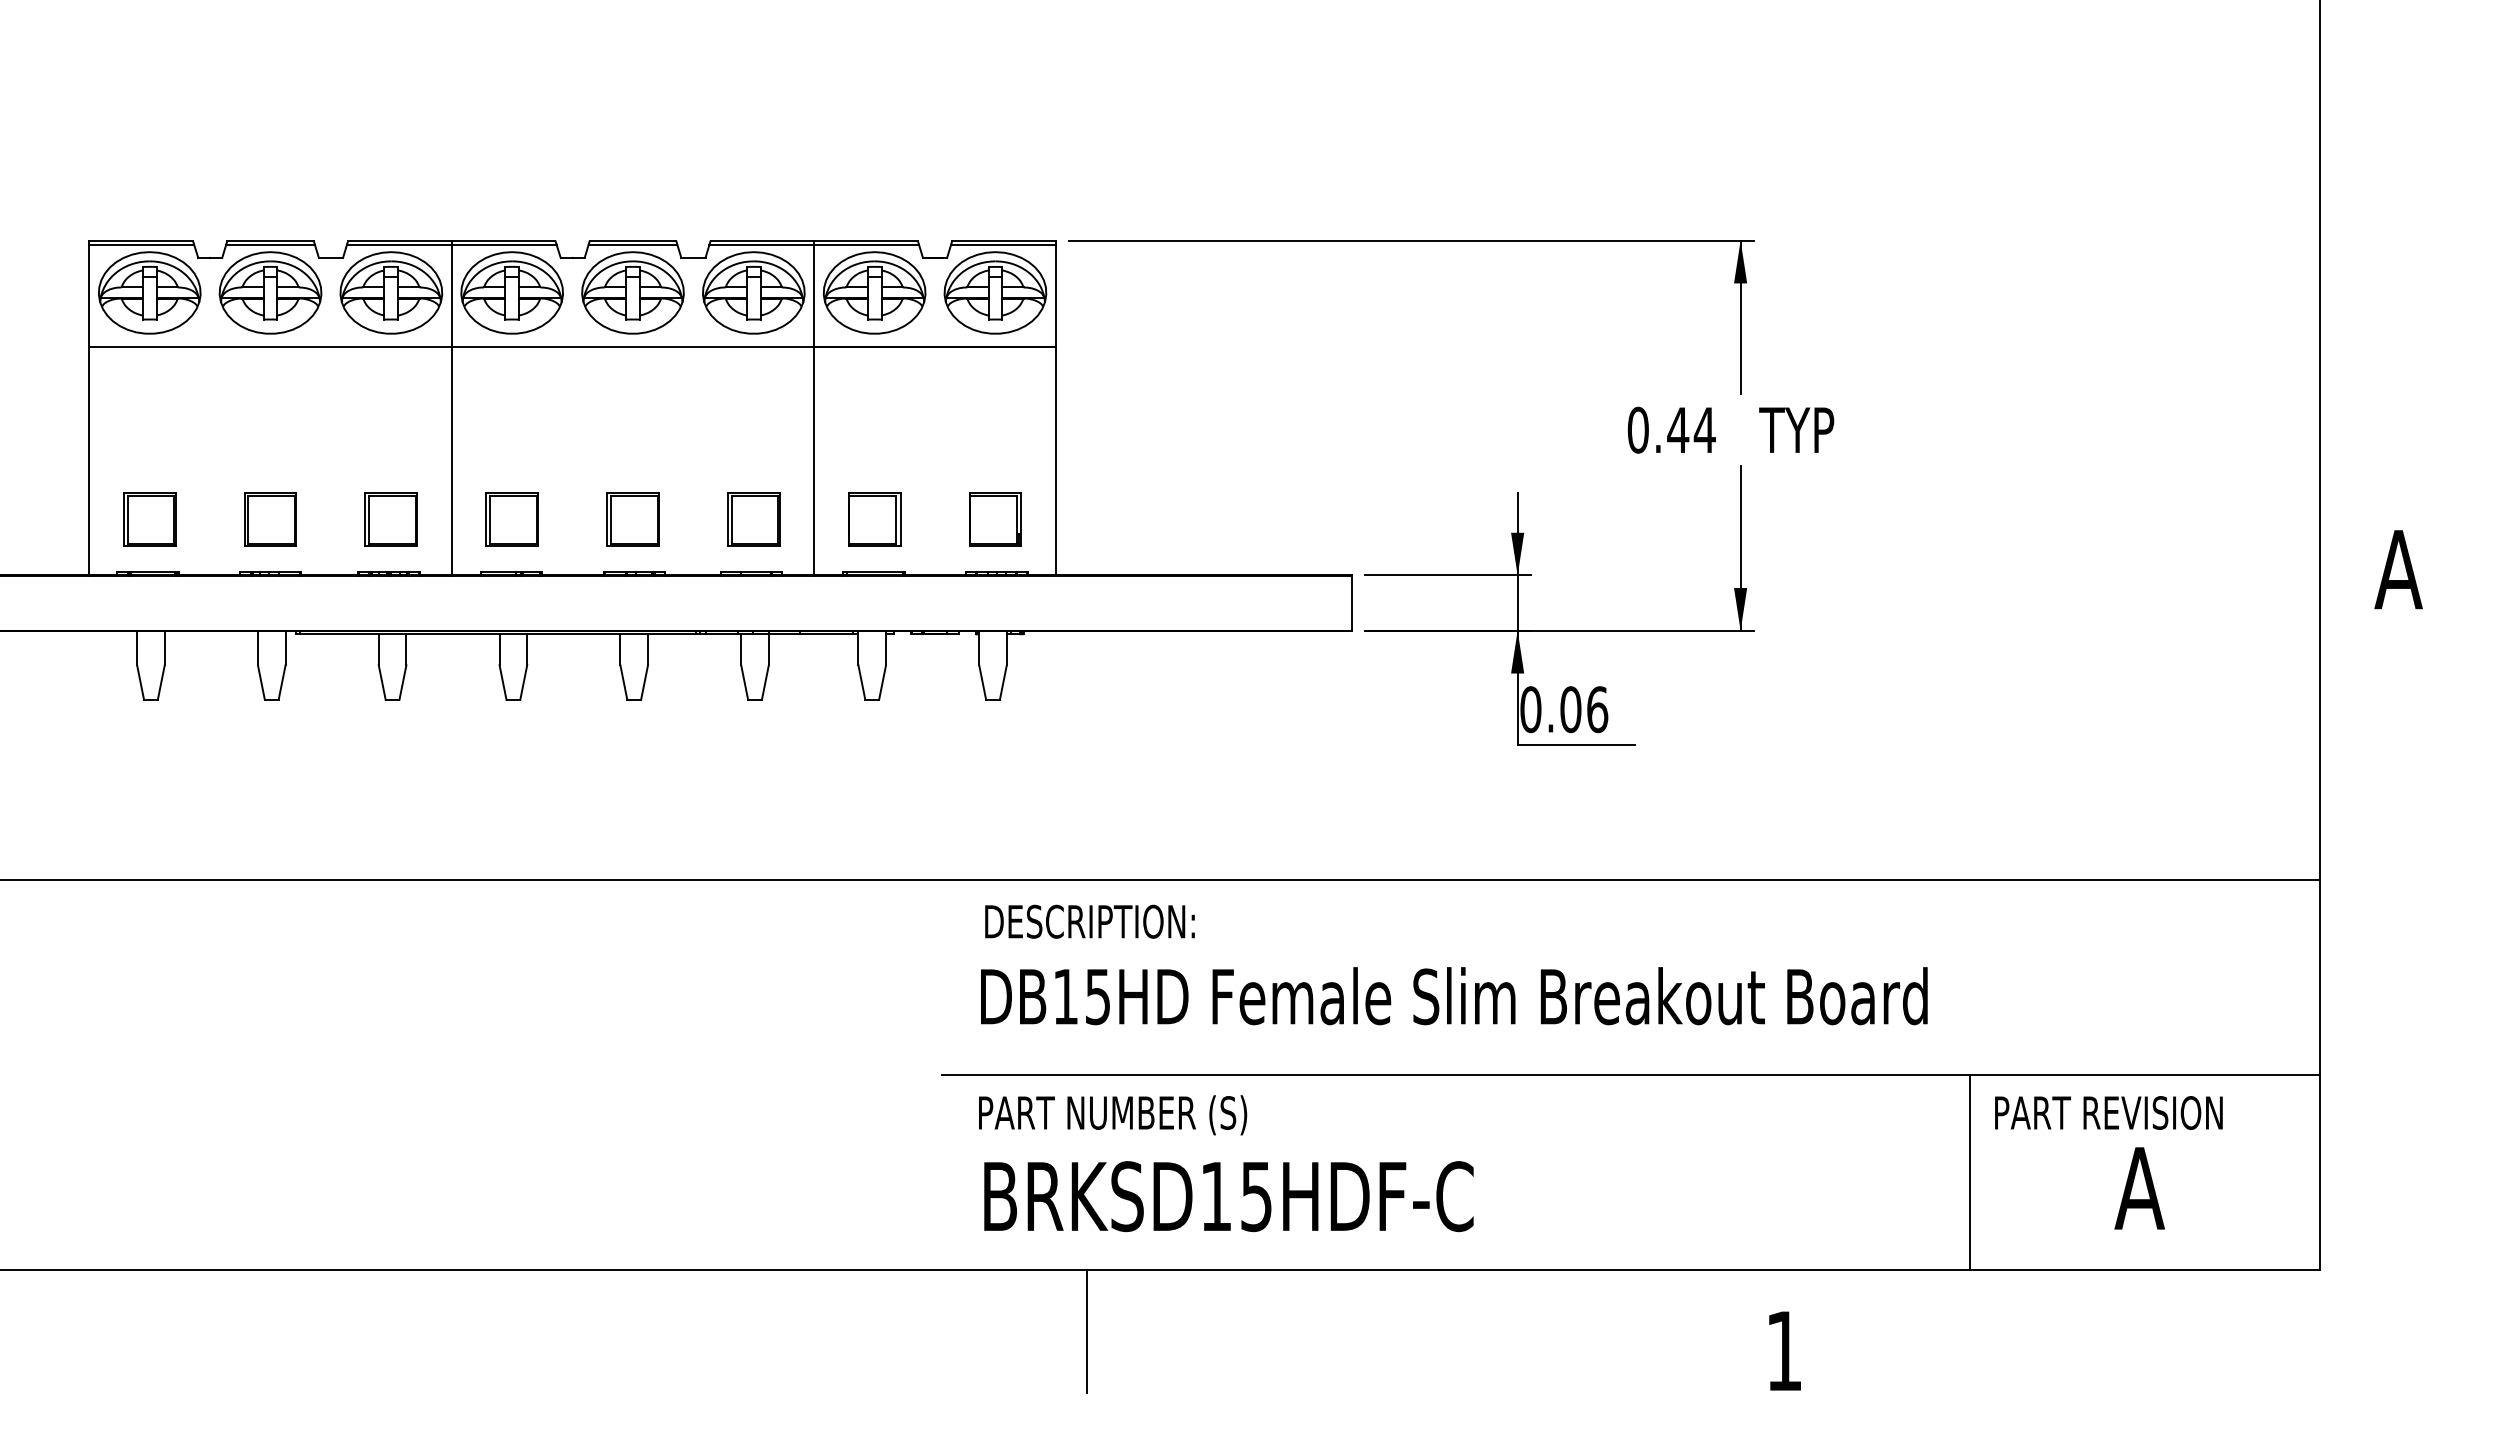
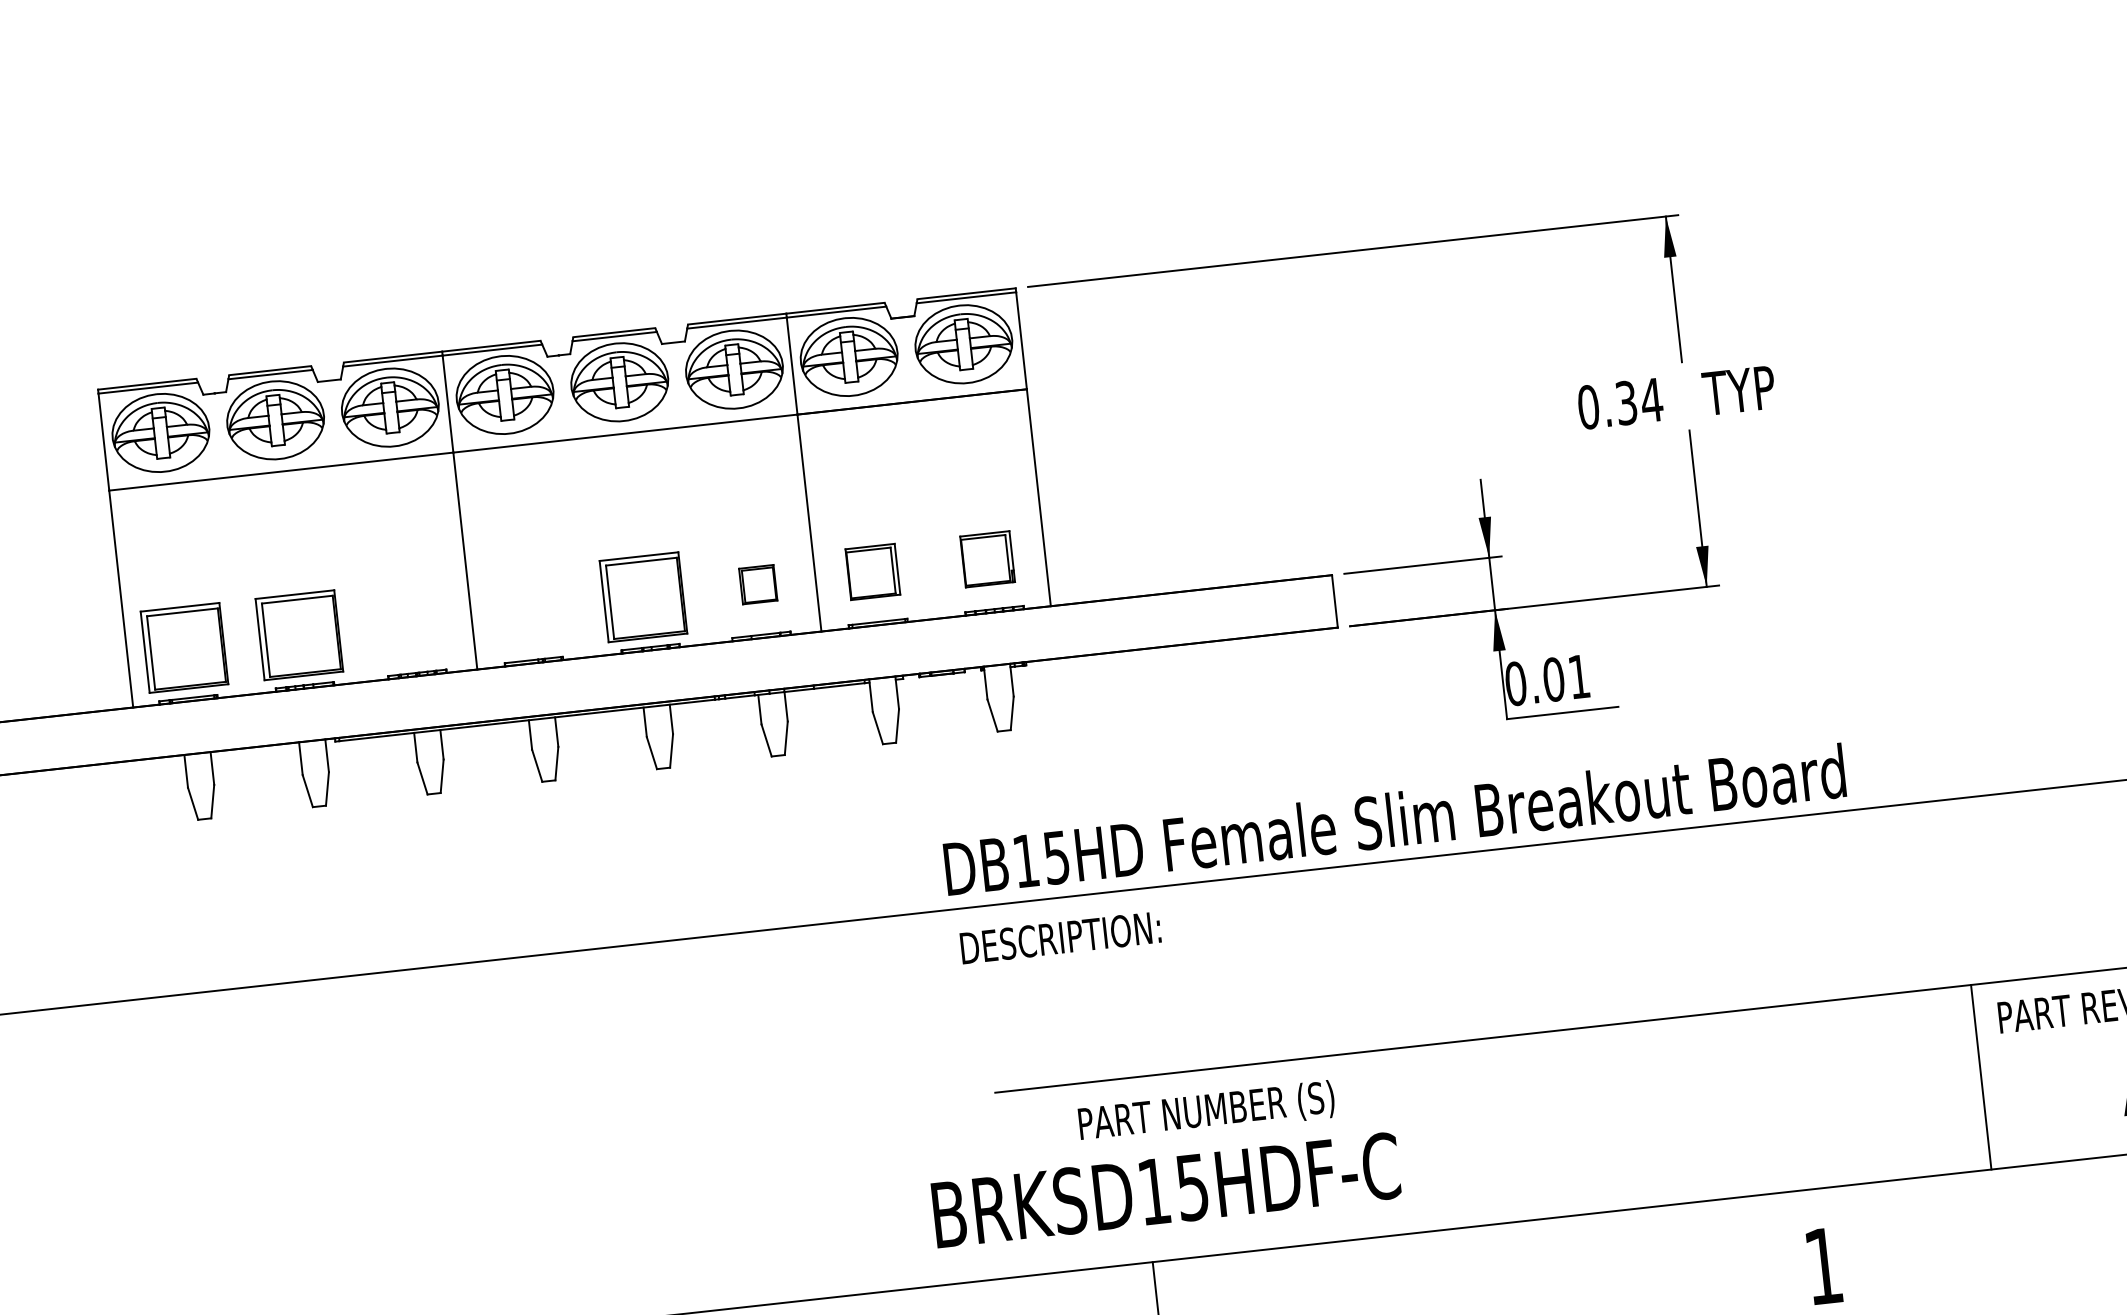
text: (1678, 429) -> (1626, 402), 0.44 -> 0.34
part: (149, 519) -> (184, 648), size x1.6
part: (270, 519) -> (299, 635), size x1.6
part: (390, 519) -> (413, 622), removed
part: (511, 519) -> (528, 610), removed
part: (632, 519) -> (643, 597), size x1.6
part: (753, 519) -> (757, 584), size x0.7
text: (1597, 709) -> (1579, 676), 0.06 -> 0.01
text: (1089, 921) -> (1060, 937), moved
text: (1454, 996) -> (1395, 820), moved
text: (1113, 1115) -> (1207, 1112), moved
text: (1228, 1196) -> (1165, 1190), moved

